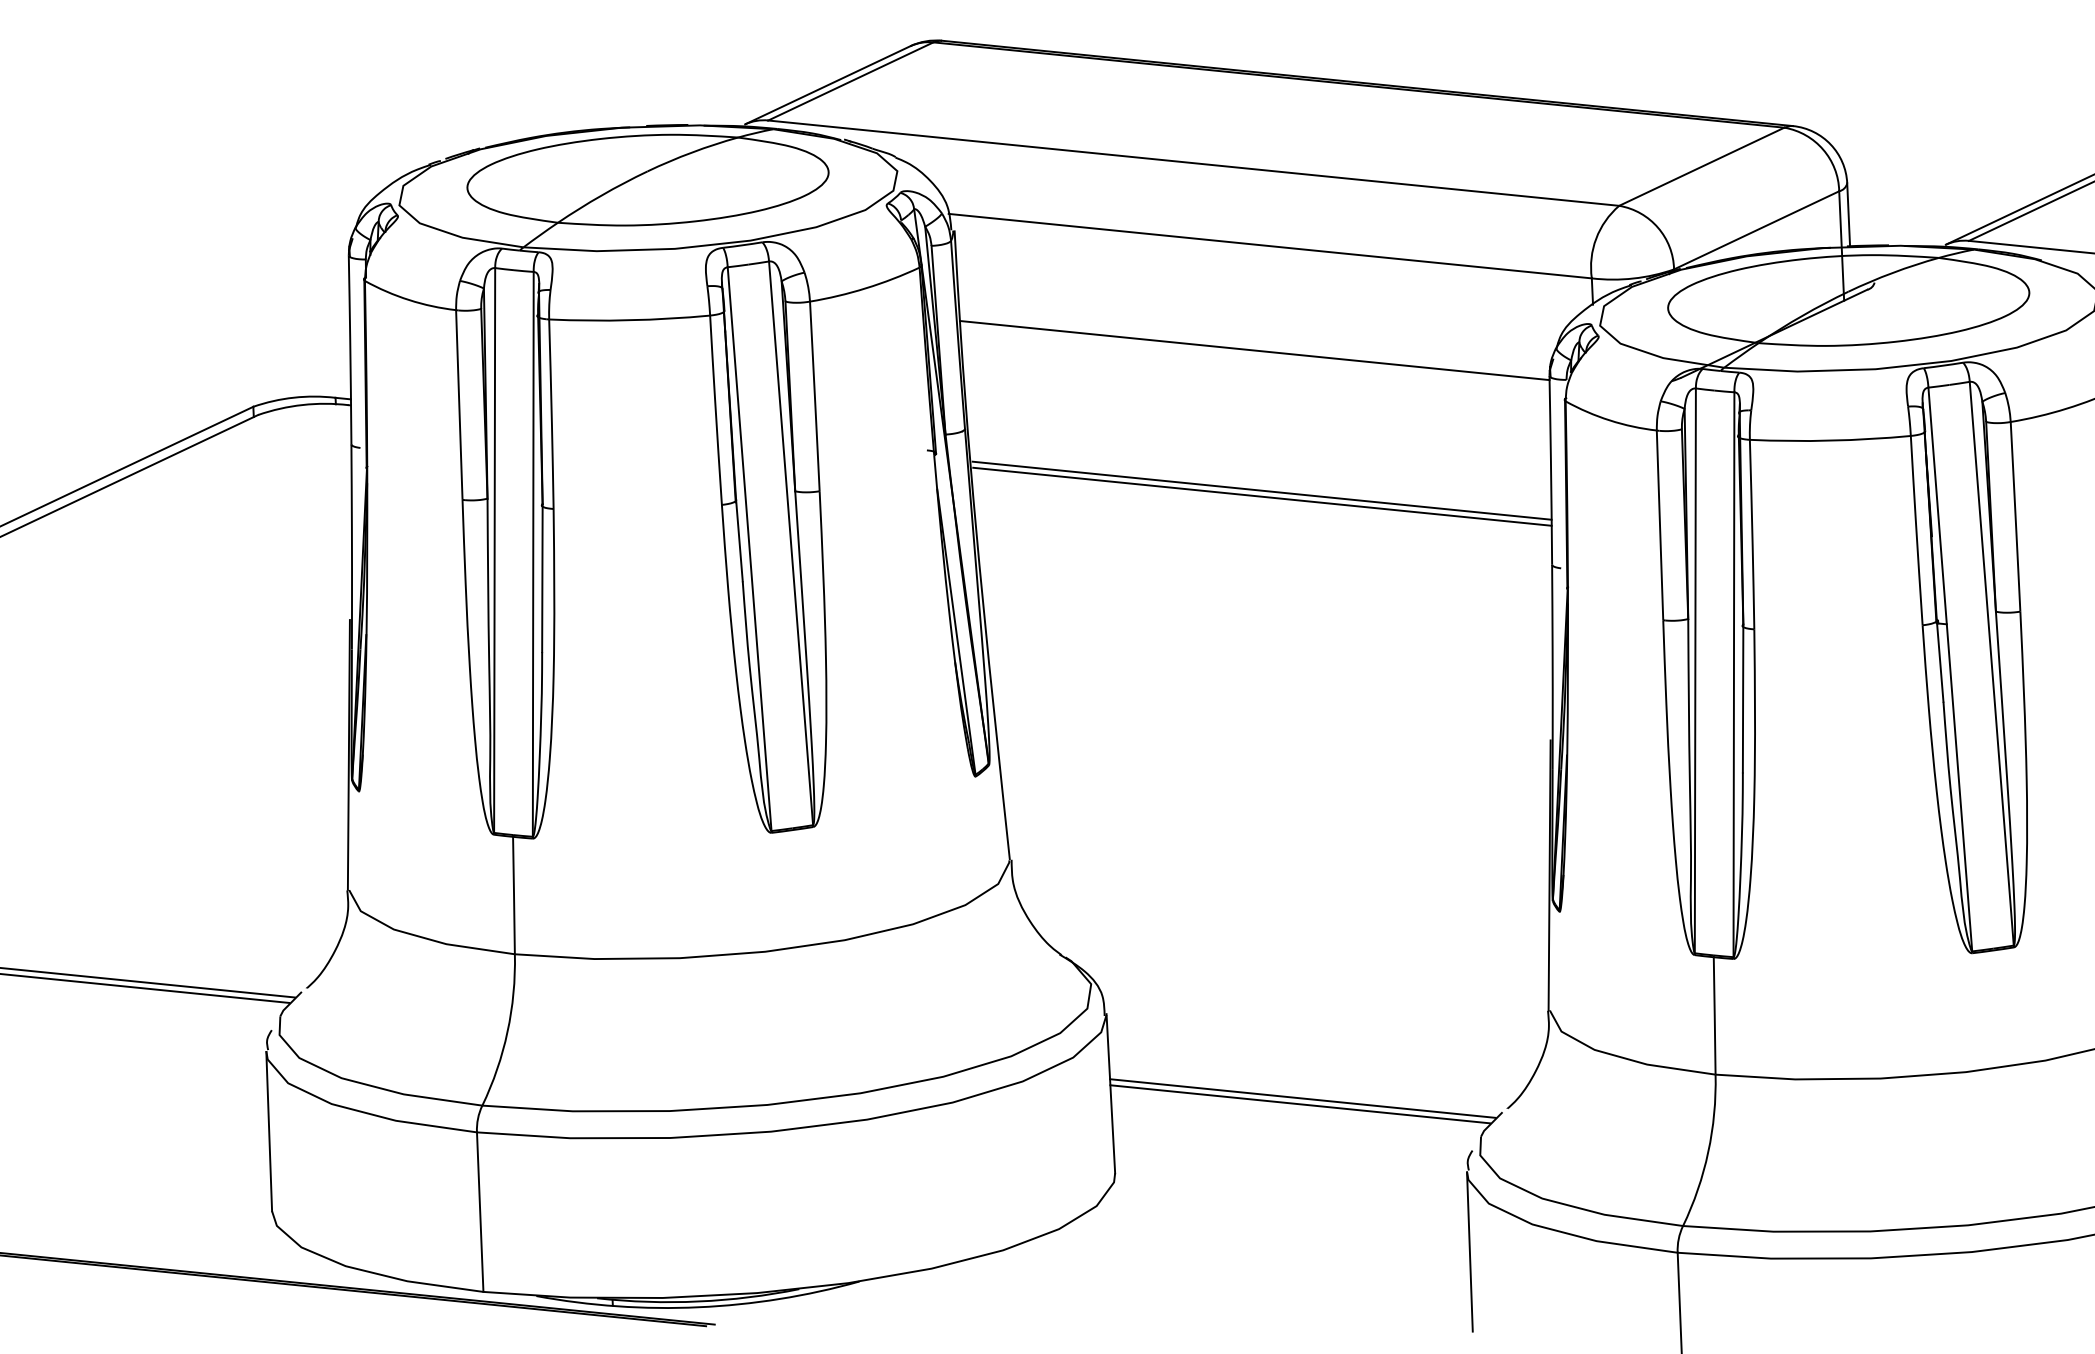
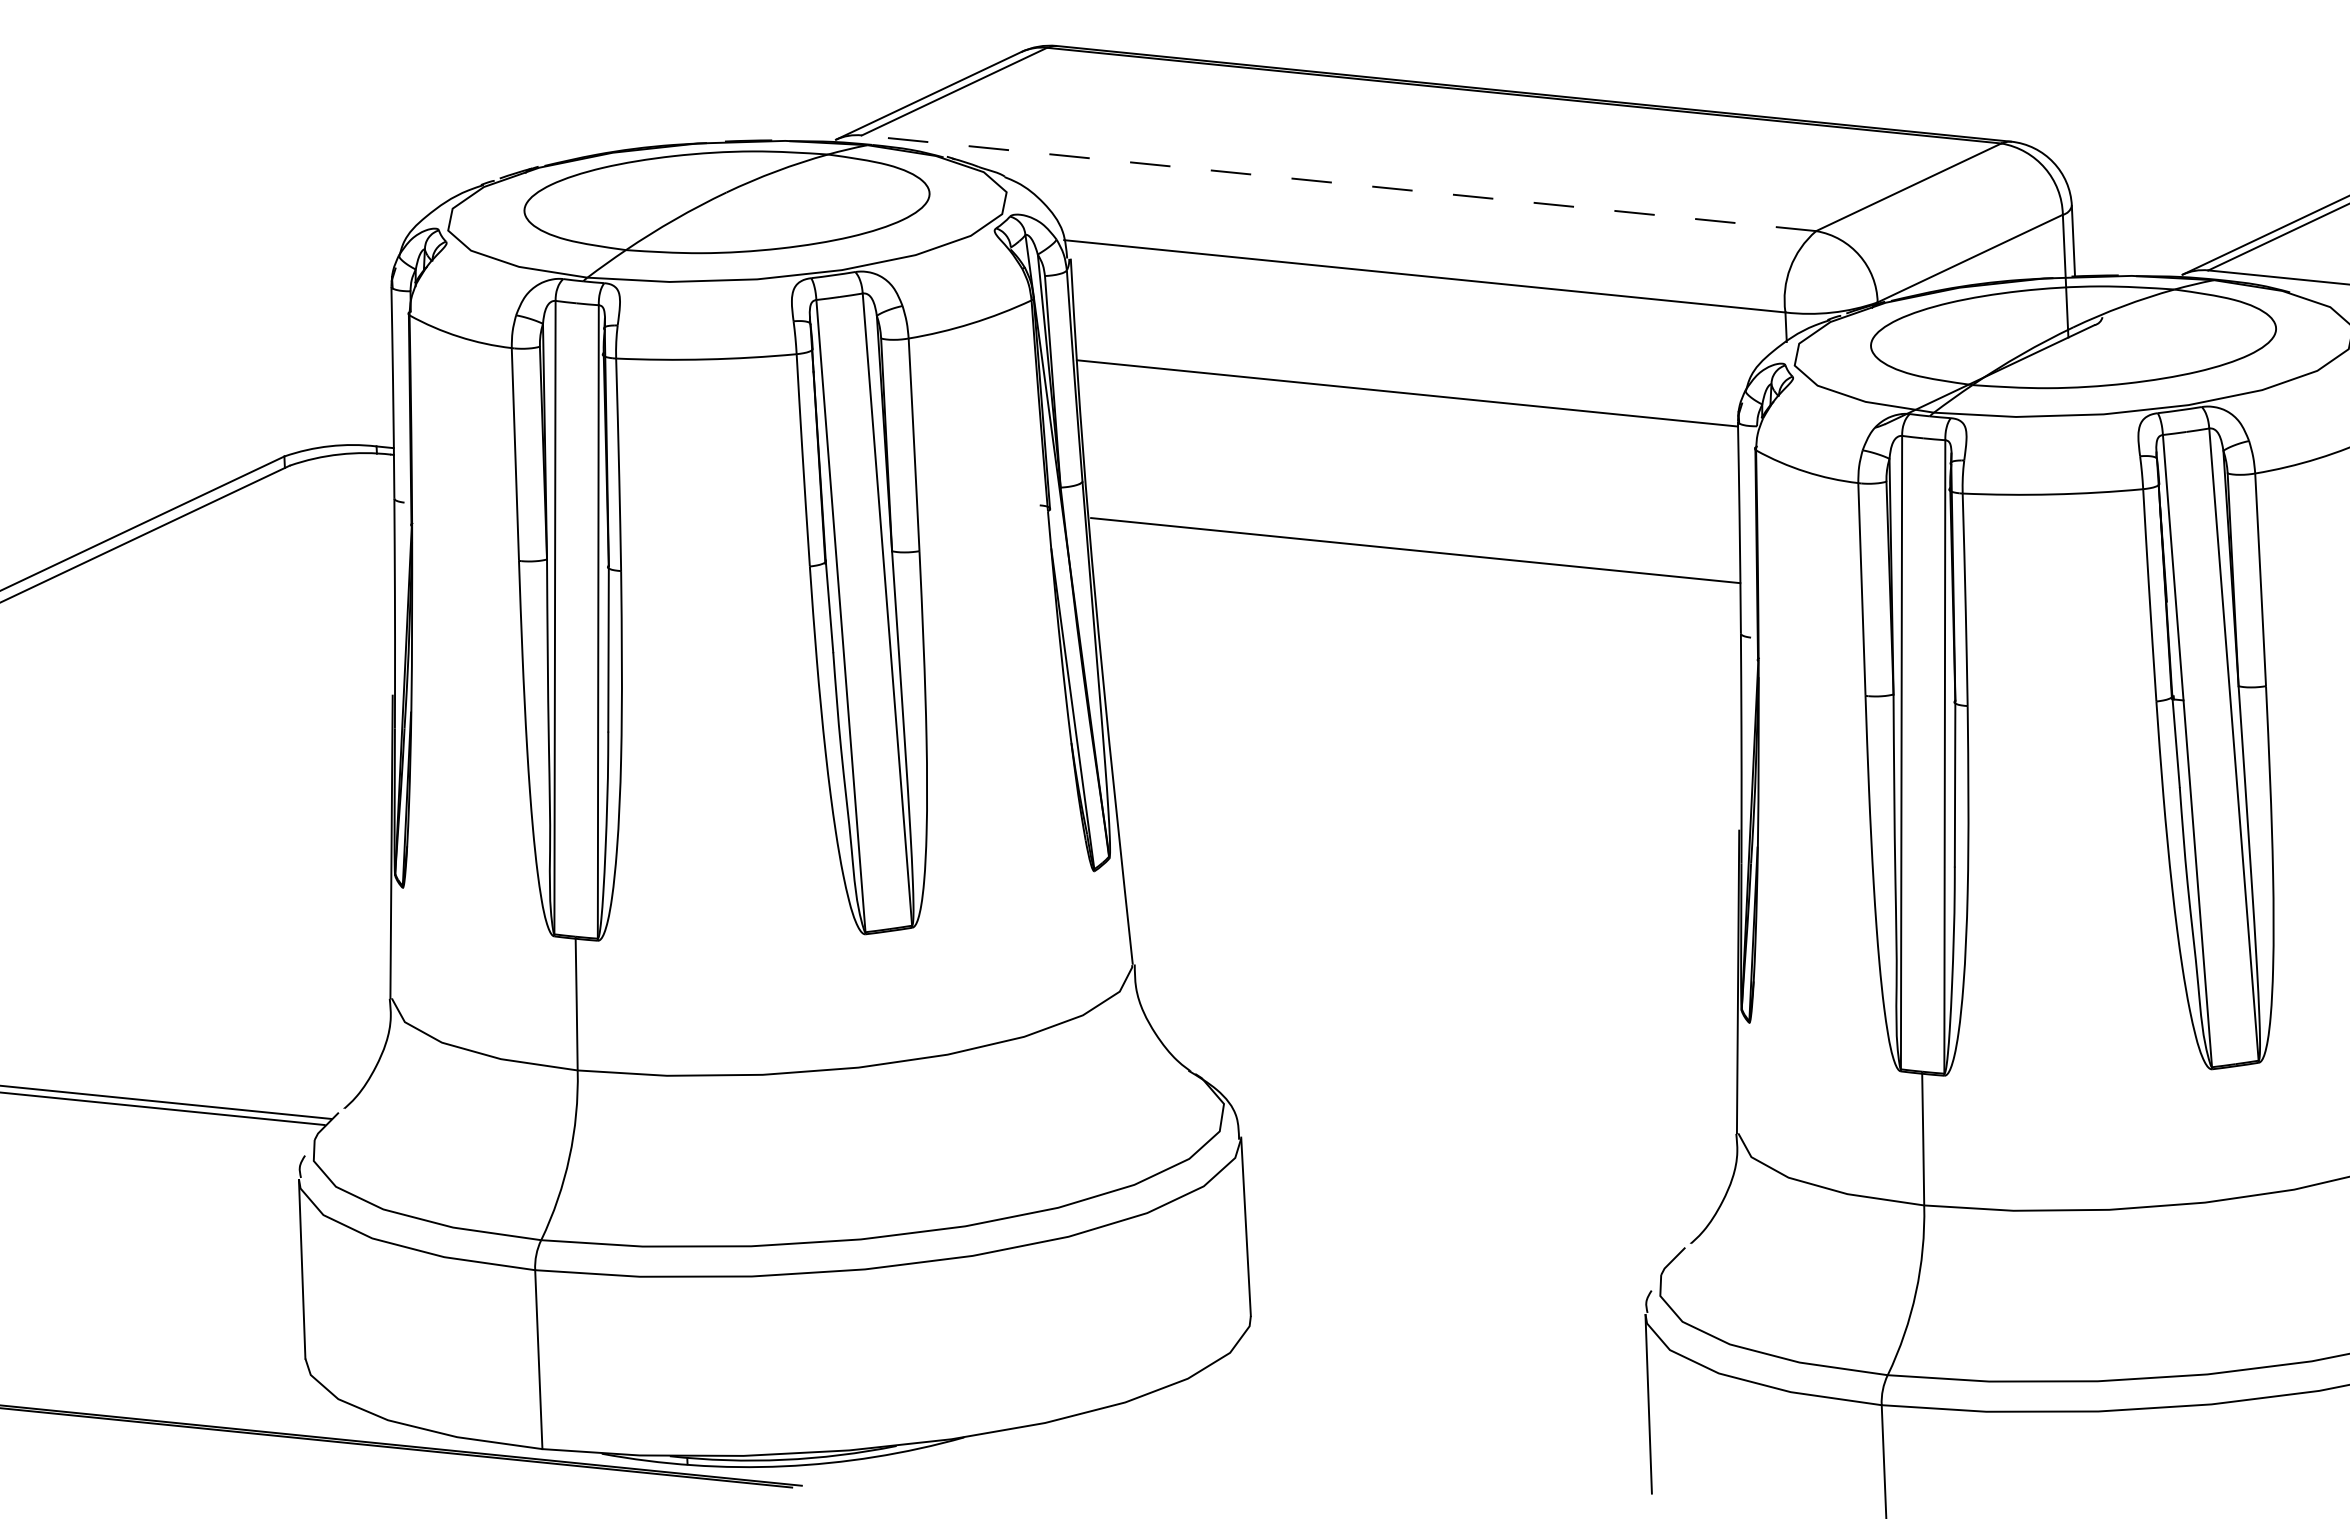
line: (1194, 163) -> (1339, 183), solid -> dashed
line: (1261, 495) -> (1415, 556), removed
line: (1302, 1097) -> (1461, 1231), removed
line: (1300, 1104) -> (1458, 1238), removed

